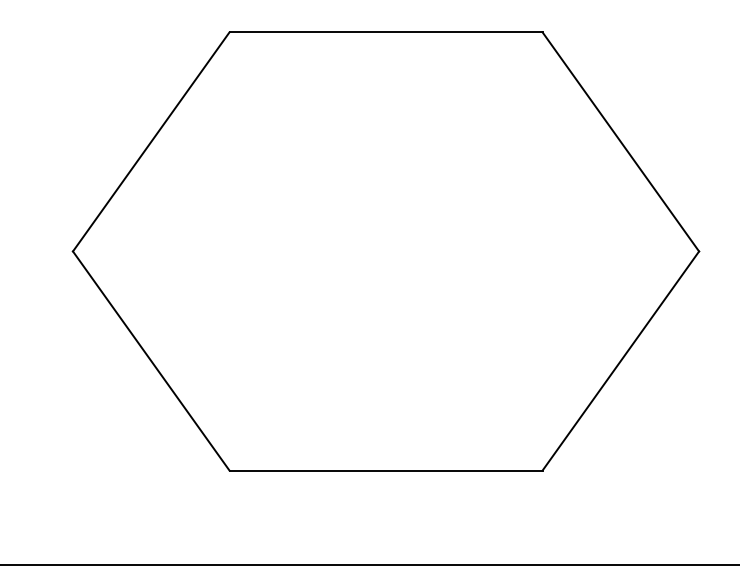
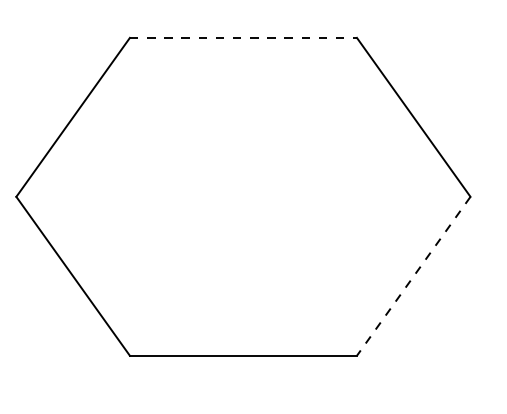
line: (386, 32) -> (243, 38), solid -> dashed
line: (620, 361) -> (413, 276), solid -> dashed

